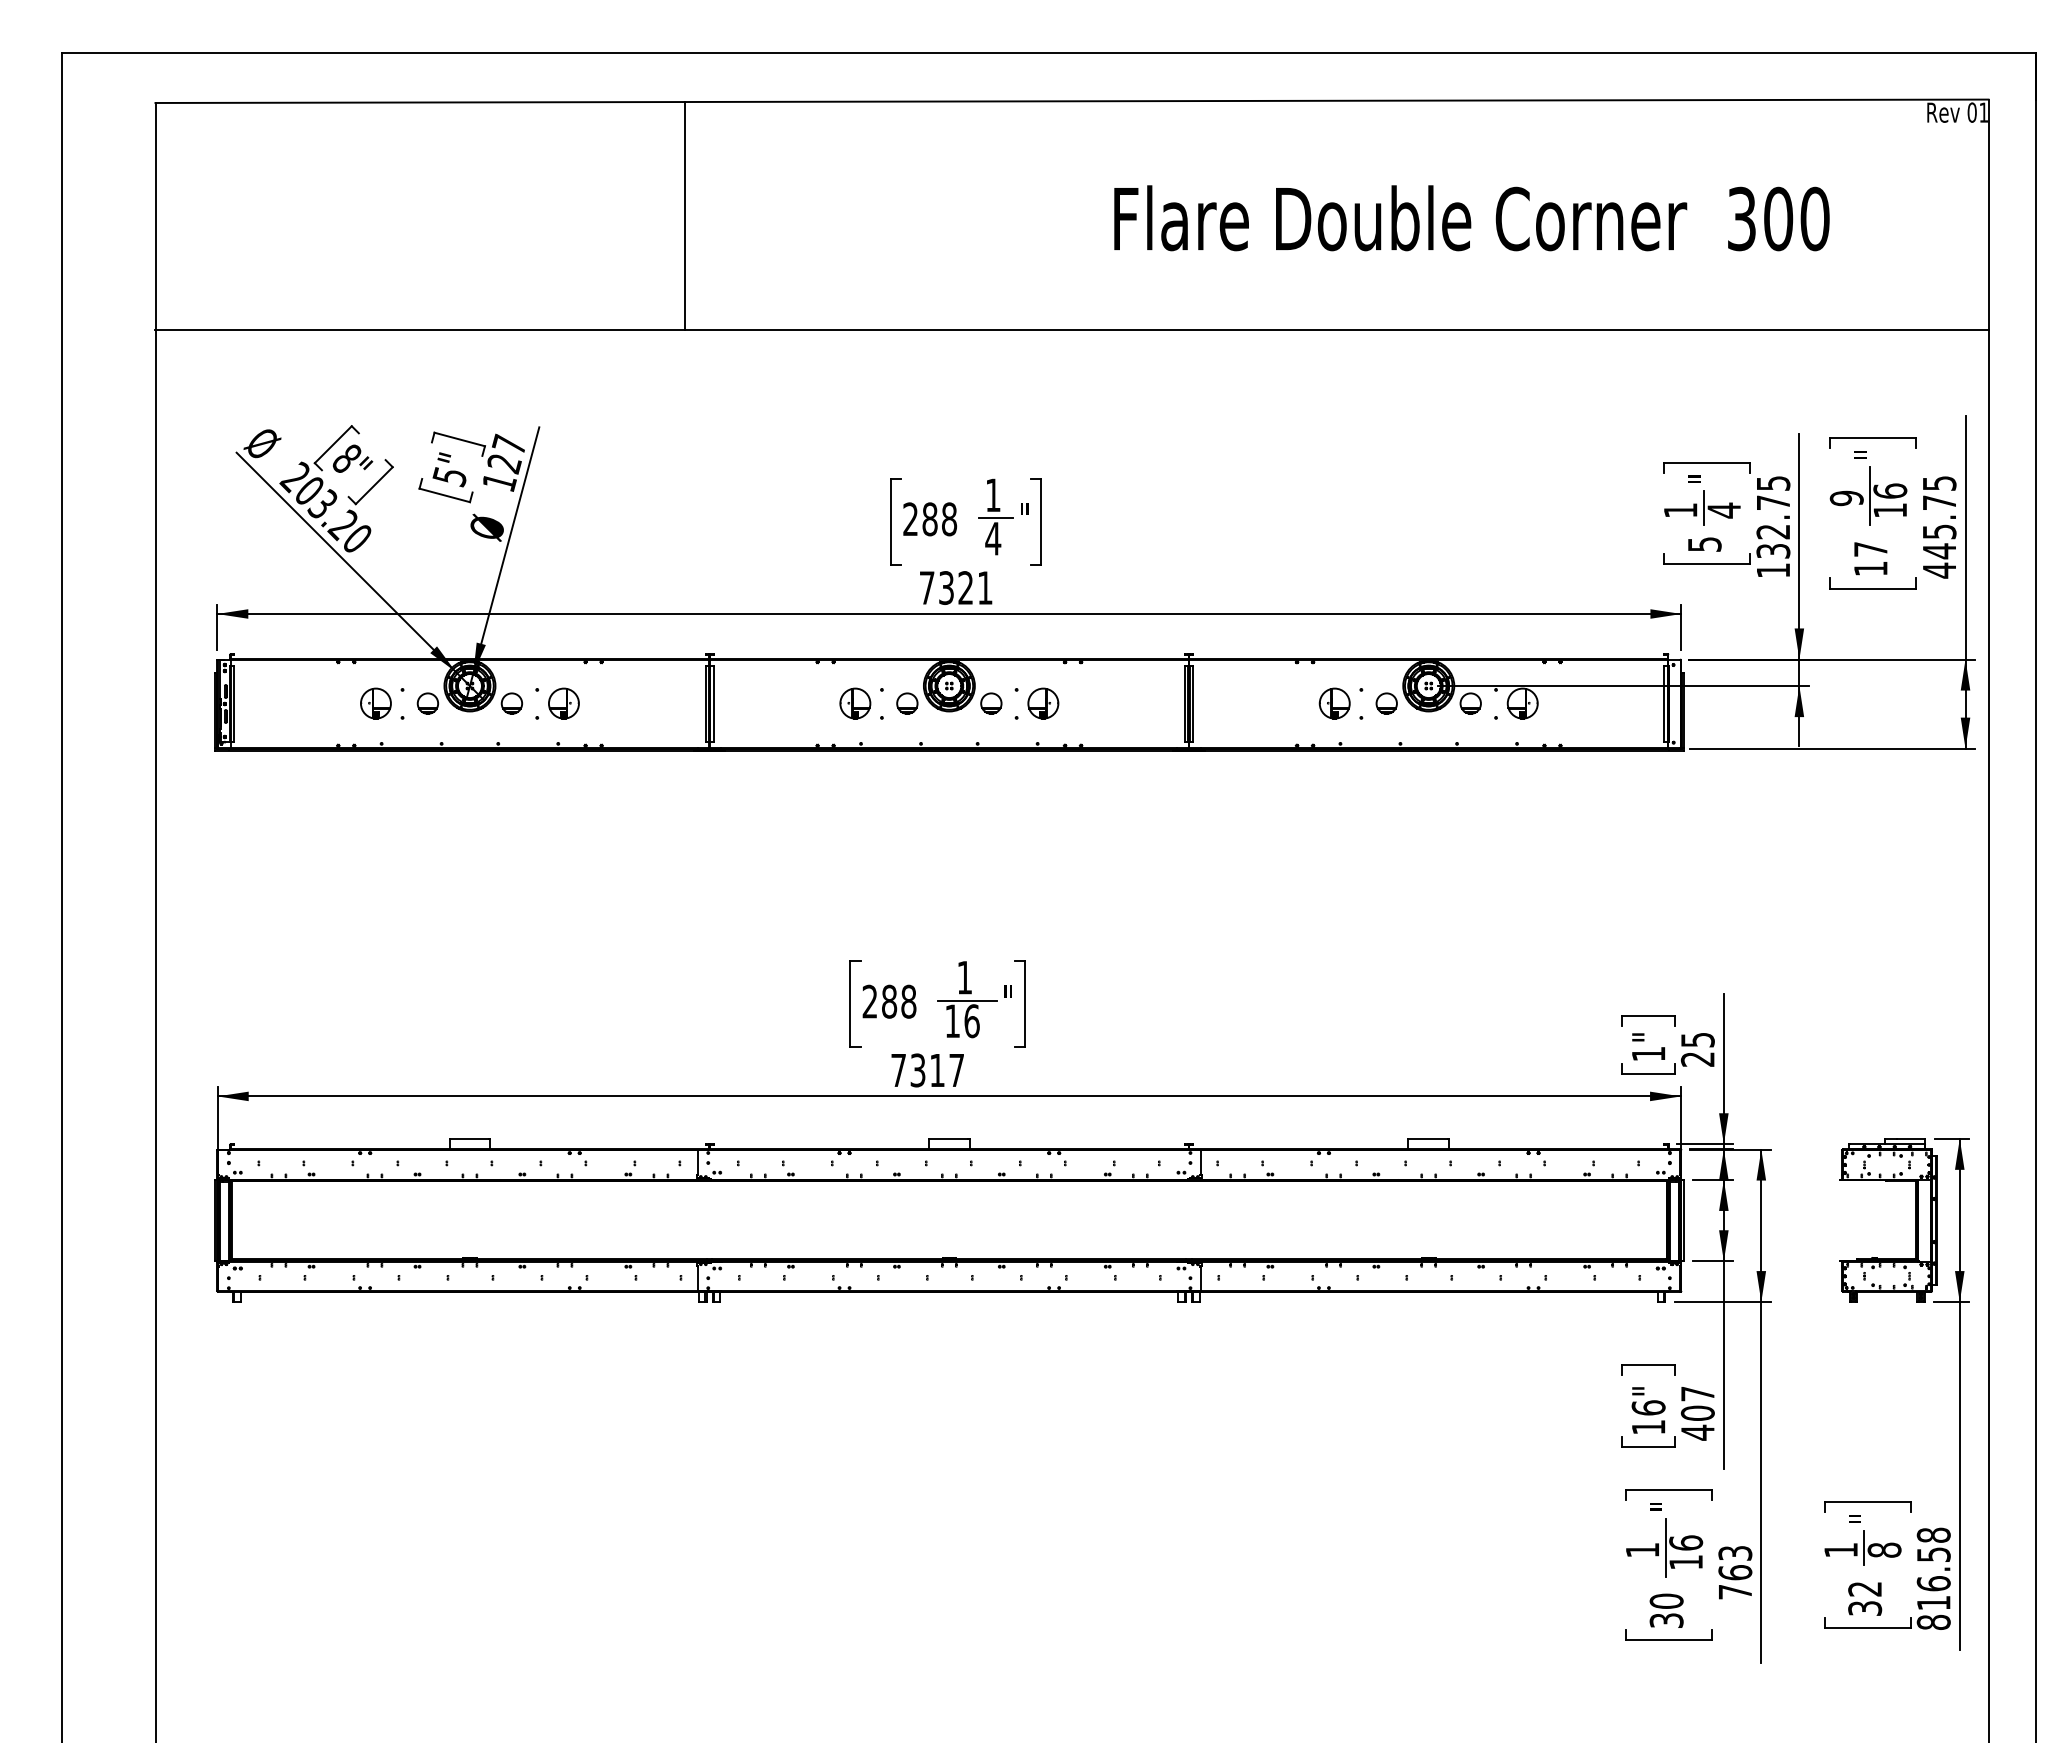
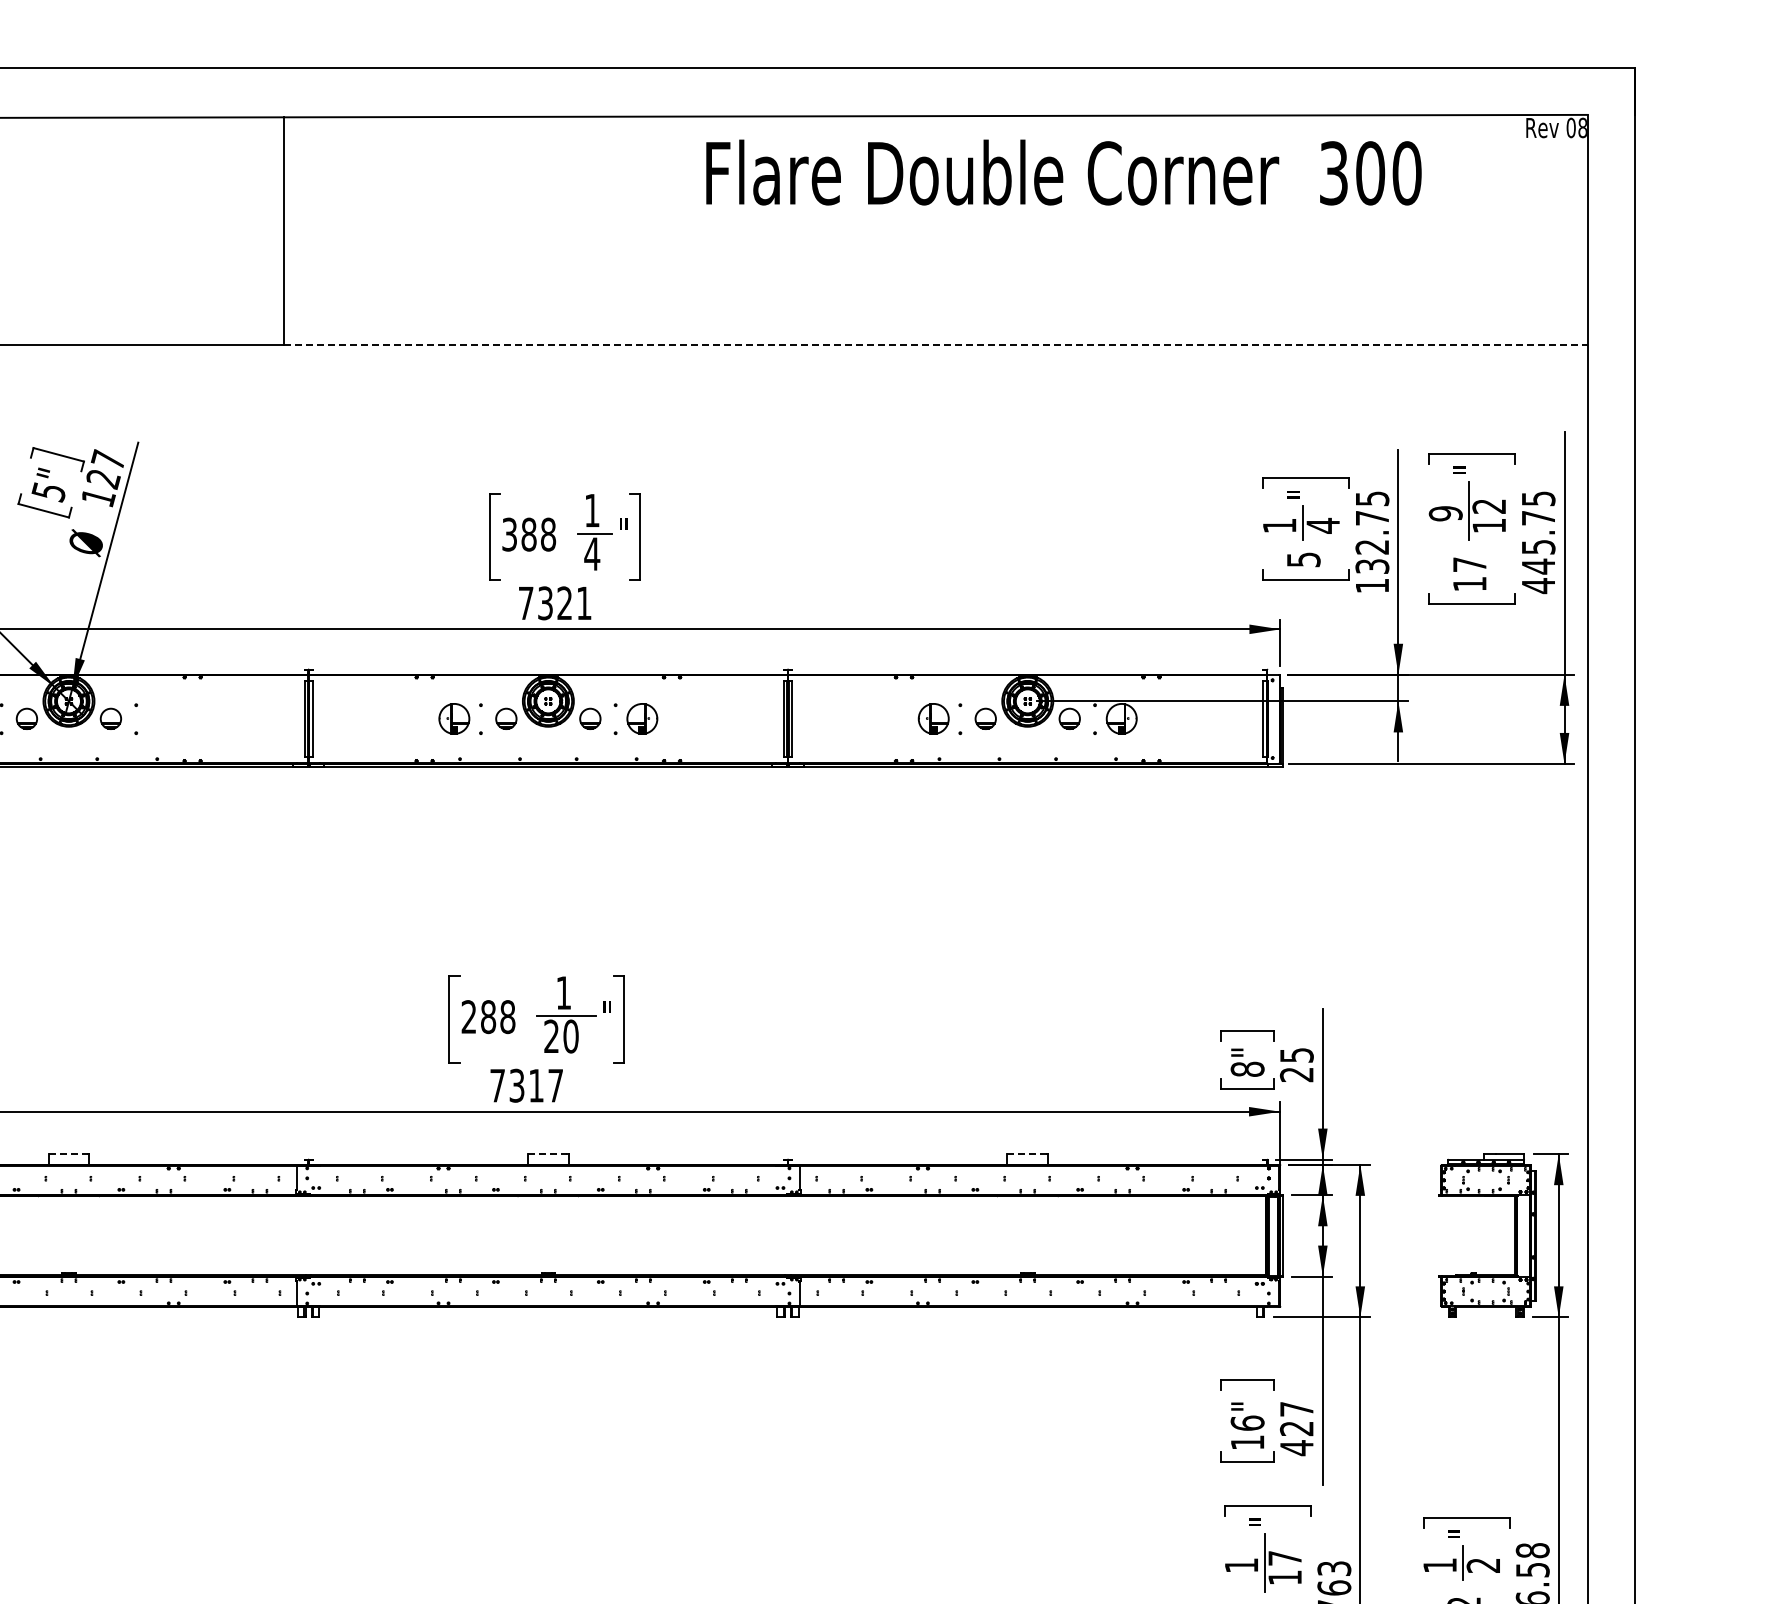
text: (1983, 112) -> (1582, 127), 01 -> 08
text: (1471, 218) -> (1063, 172), moved
line: (1336, 329) -> (935, 344), solid -> dashed
text: (1890, 490) -> (1489, 505), 16 -> 12
text: (910, 519) -> (509, 534), 288 -> 388
part: (563, 703) -> (162, 718), removed
text: (962, 1021) -> (561, 1036), 16 -> 20
text: (1648, 1053) -> (1247, 1068), 1" -> 8"
line: (469, 1138) -> (68, 1153), solid -> dashed
line: (948, 1138) -> (547, 1153), solid -> dashed
line: (1428, 1138) -> (1027, 1153), solid -> dashed
text: (1697, 1412) -> (1296, 1427), 407 -> 427
text: (1686, 1542) -> (1285, 1557), 16 -> 17
text: (1884, 1549) -> (1483, 1564), 8 -> 2

